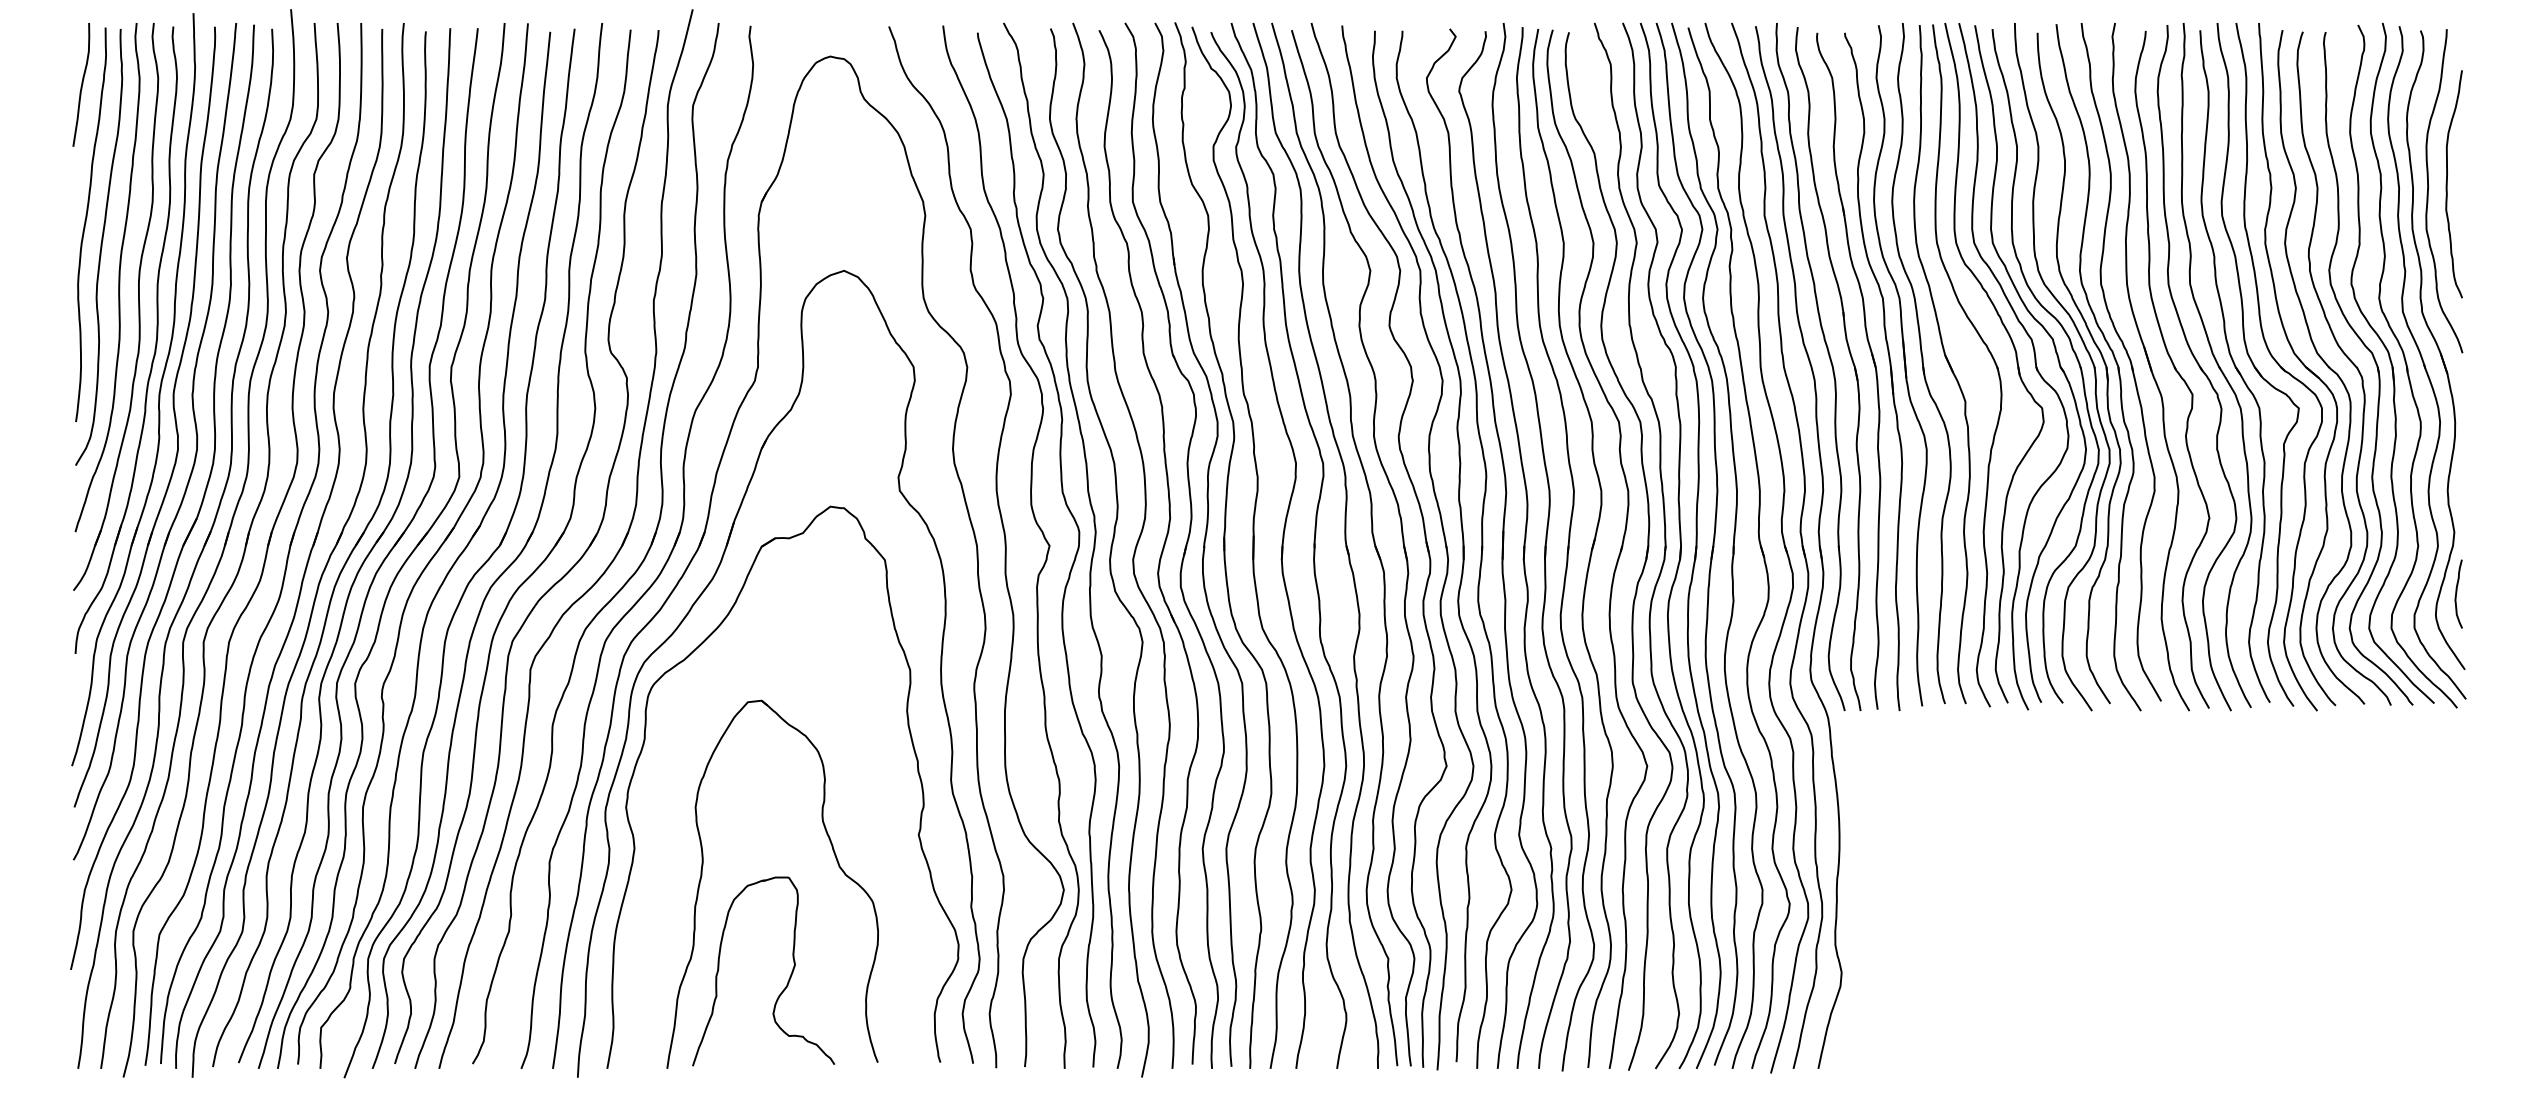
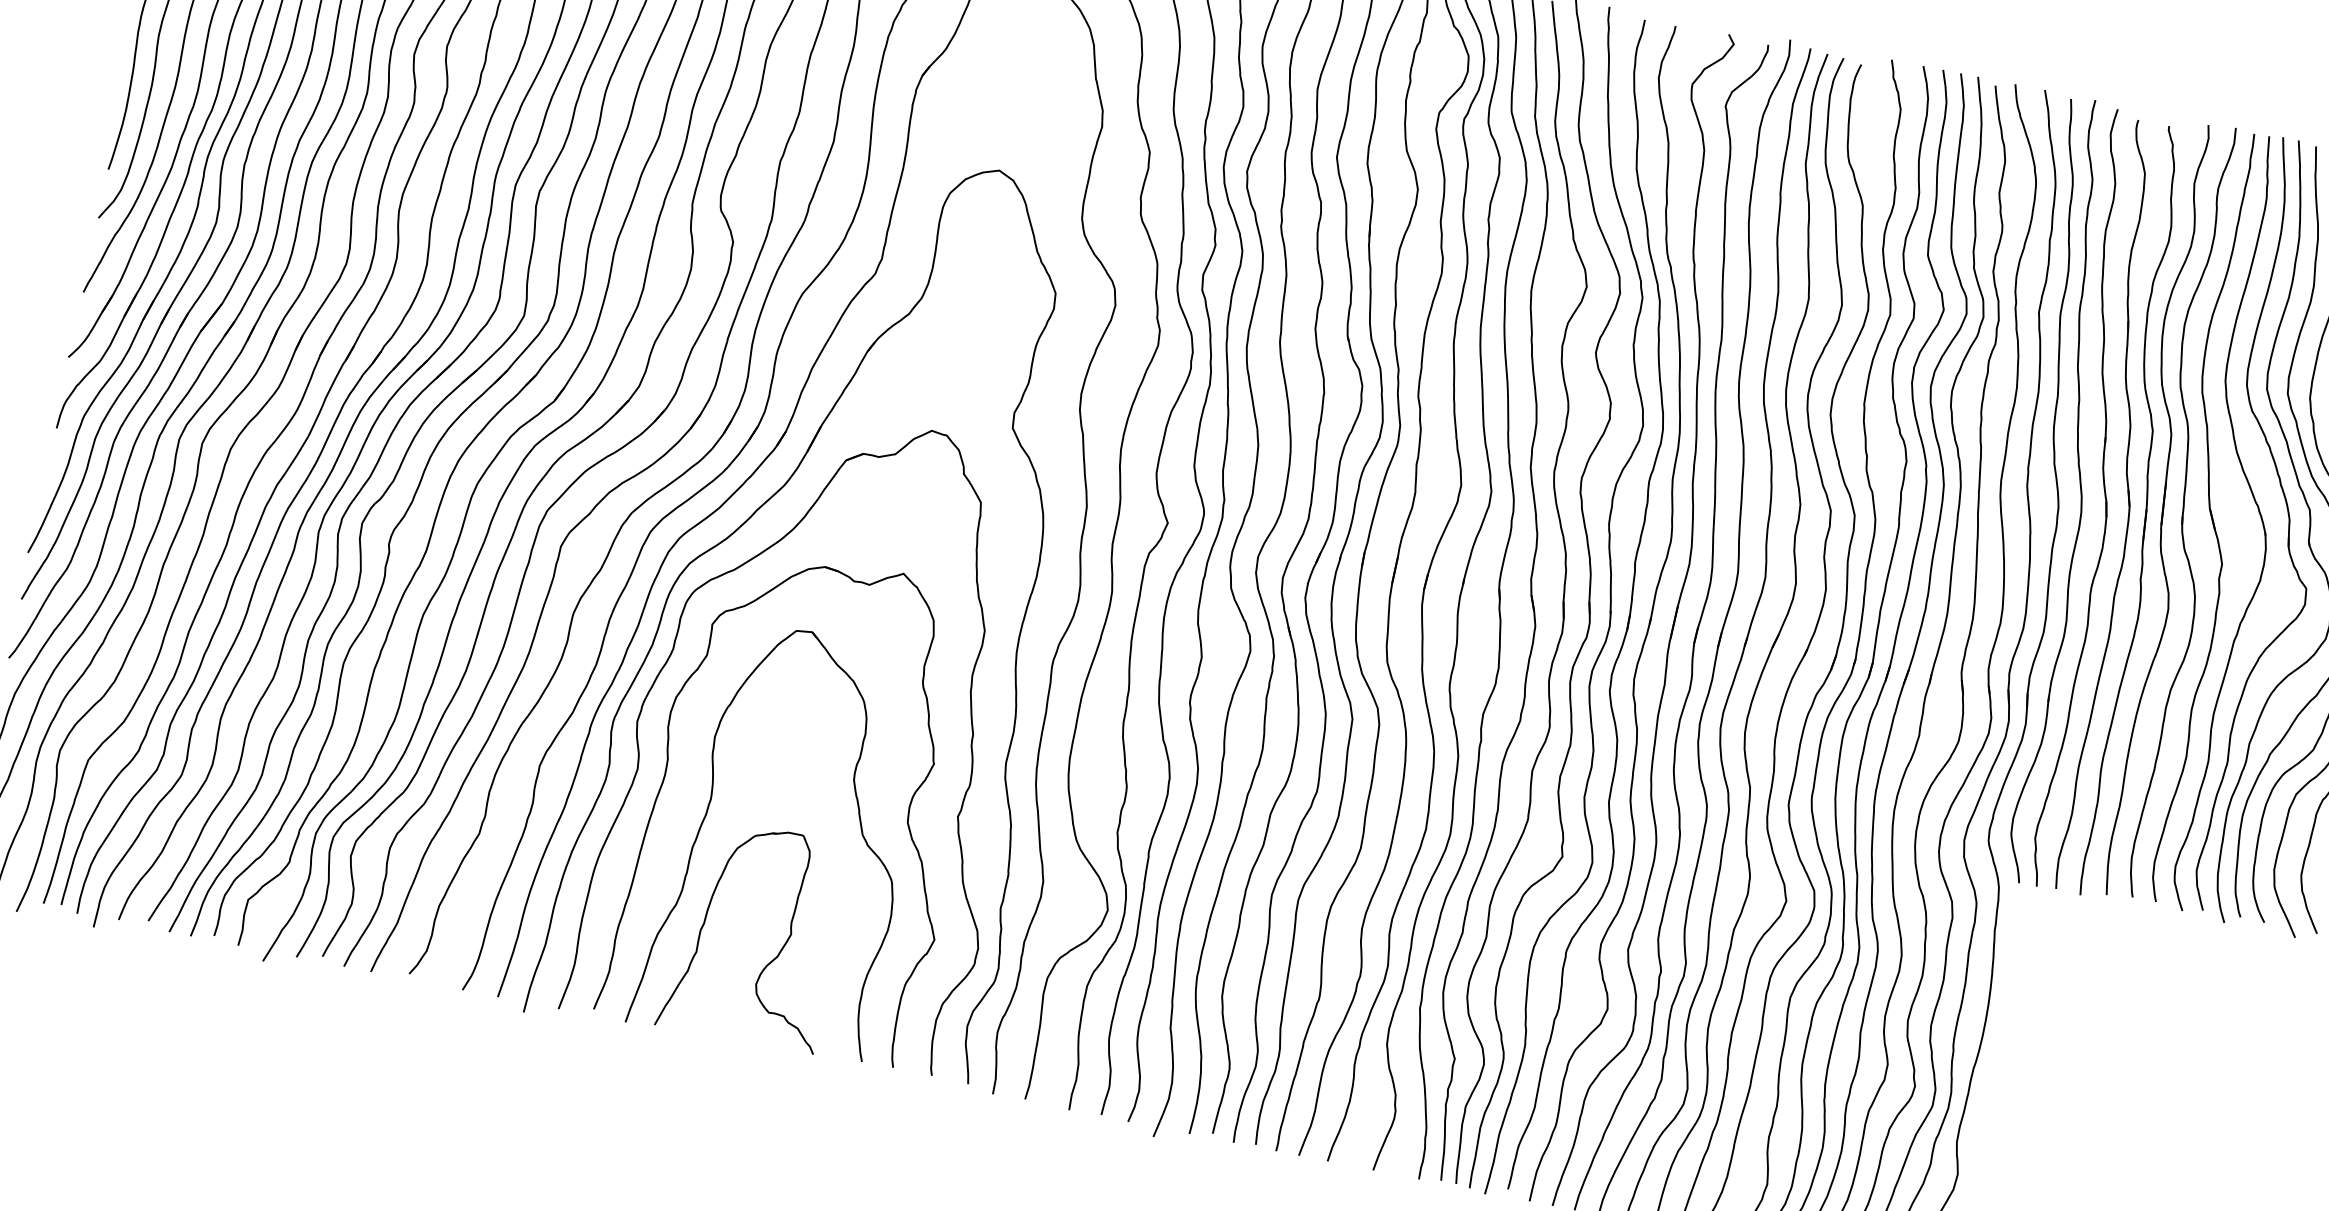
part: (874, 840) -> (907, 813), added

